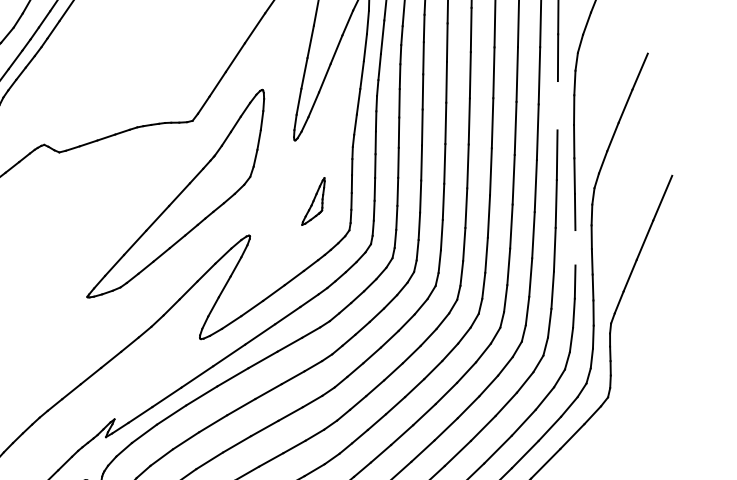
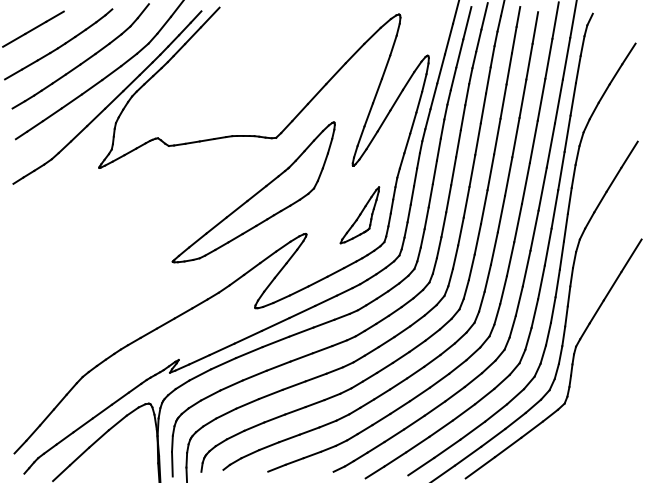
line: (557, 105) -> (561, 170), added
part: (312, 201) -> (359, 215), size x1.67
line: (575, 247) -> (557, 283), added

